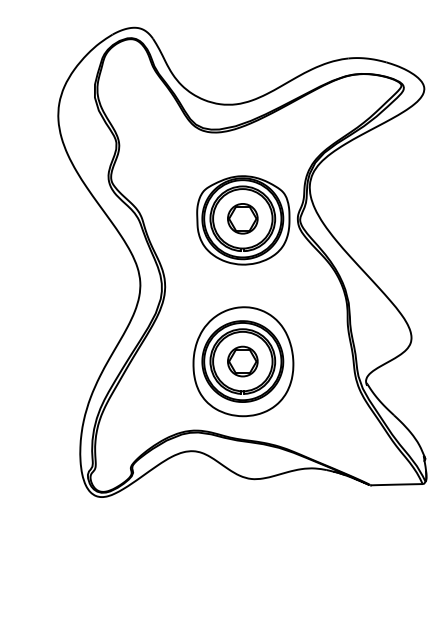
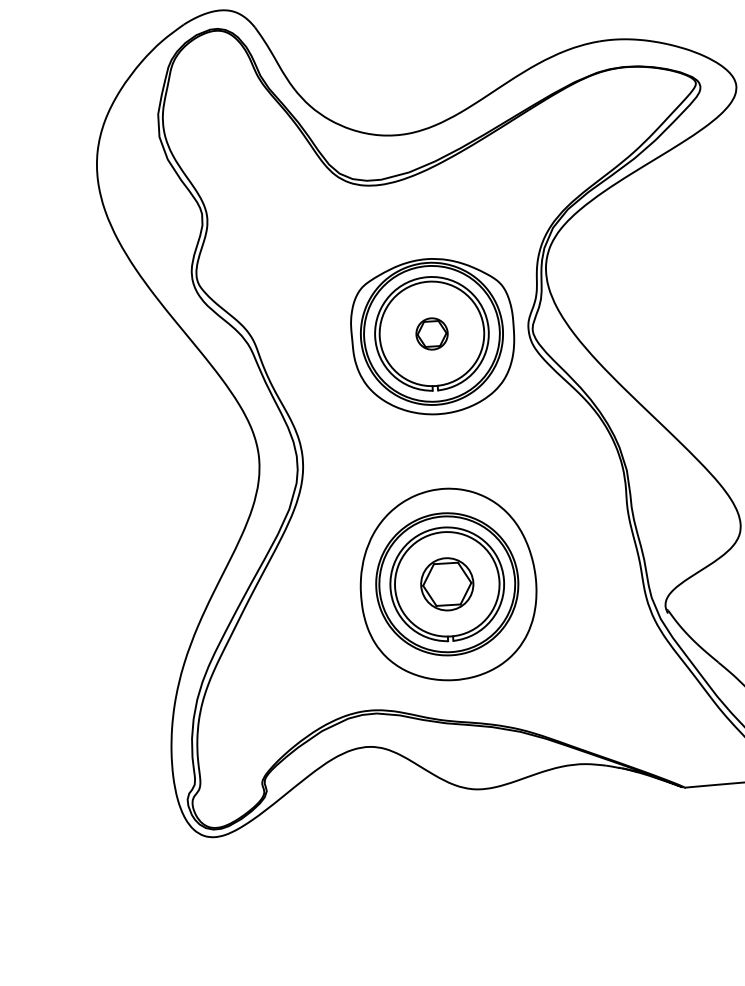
part: (242, 218) -> (431, 333), size x0.6

